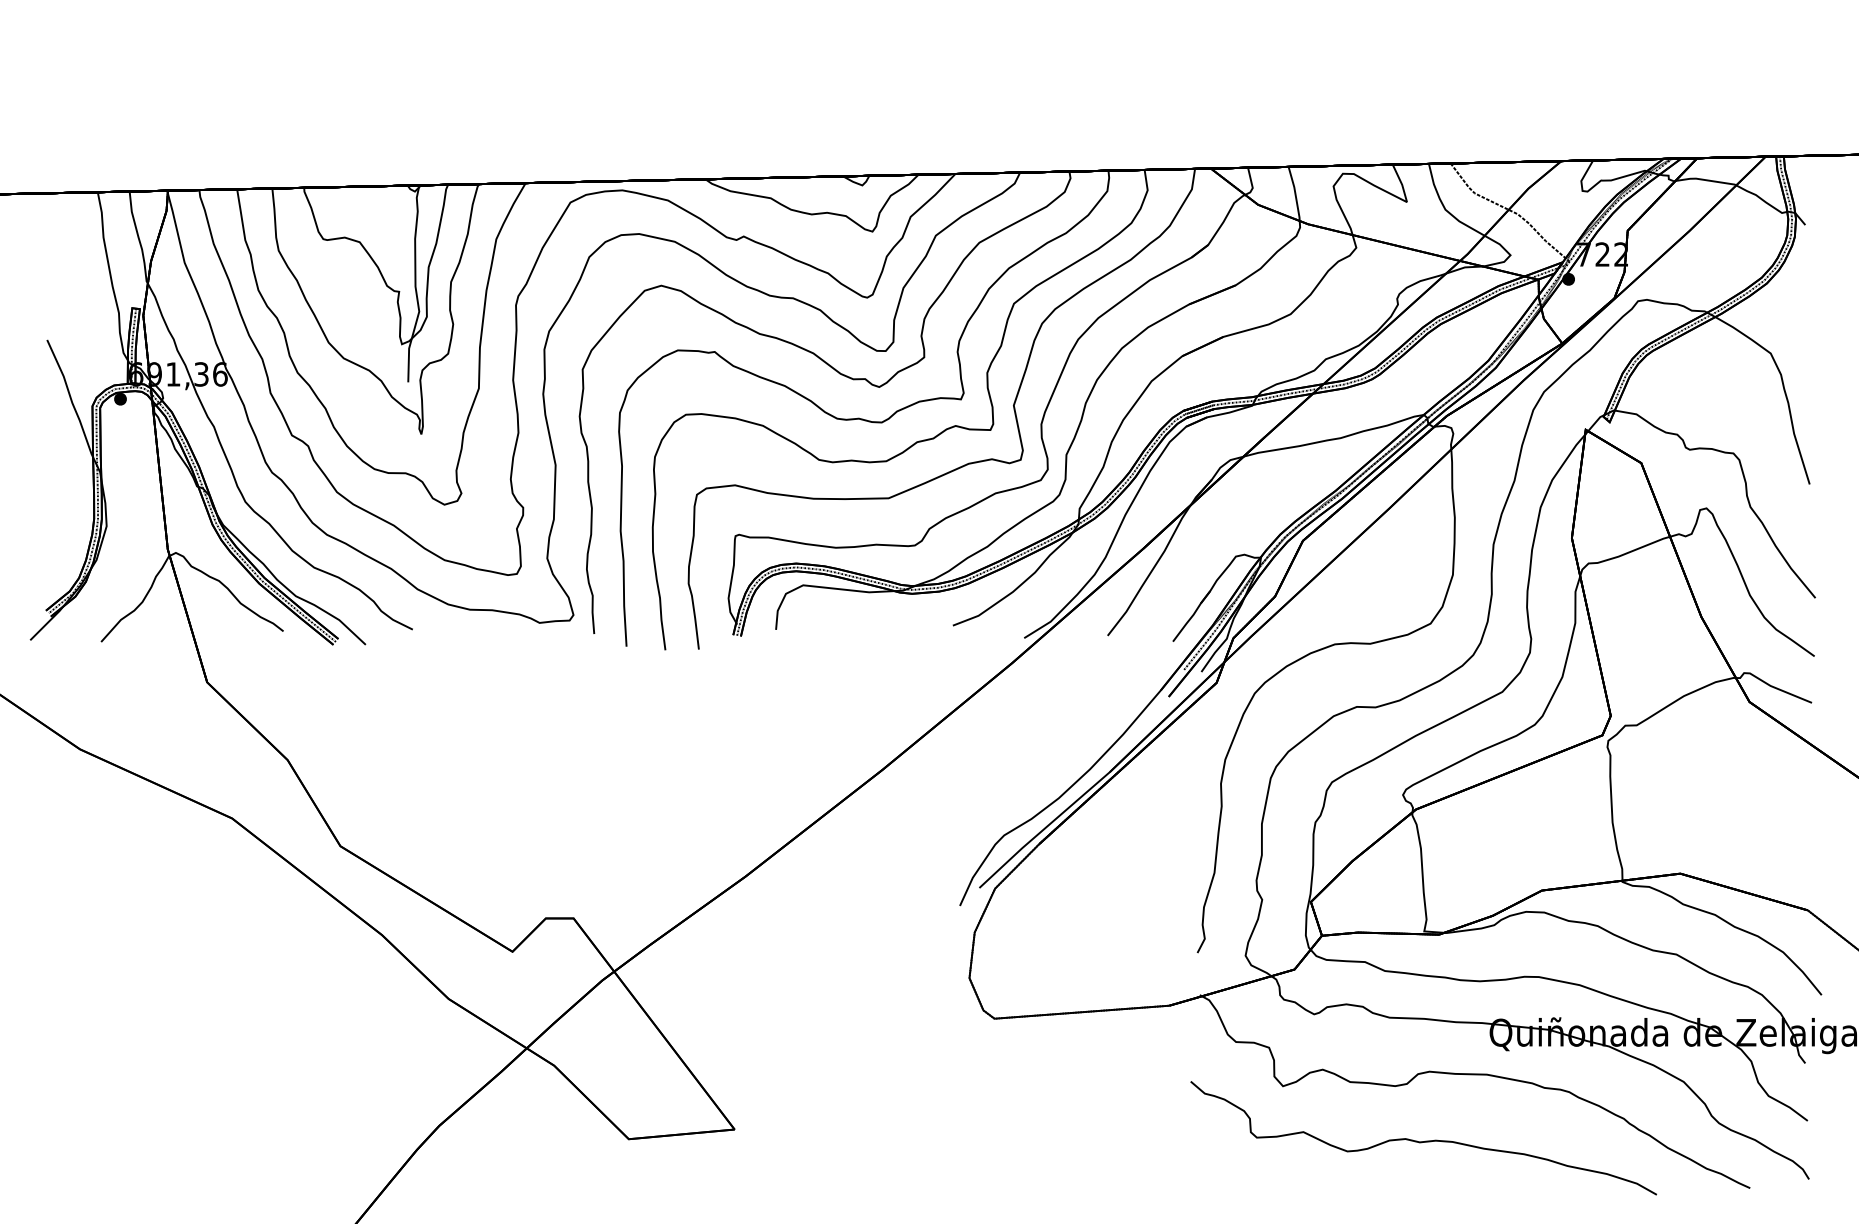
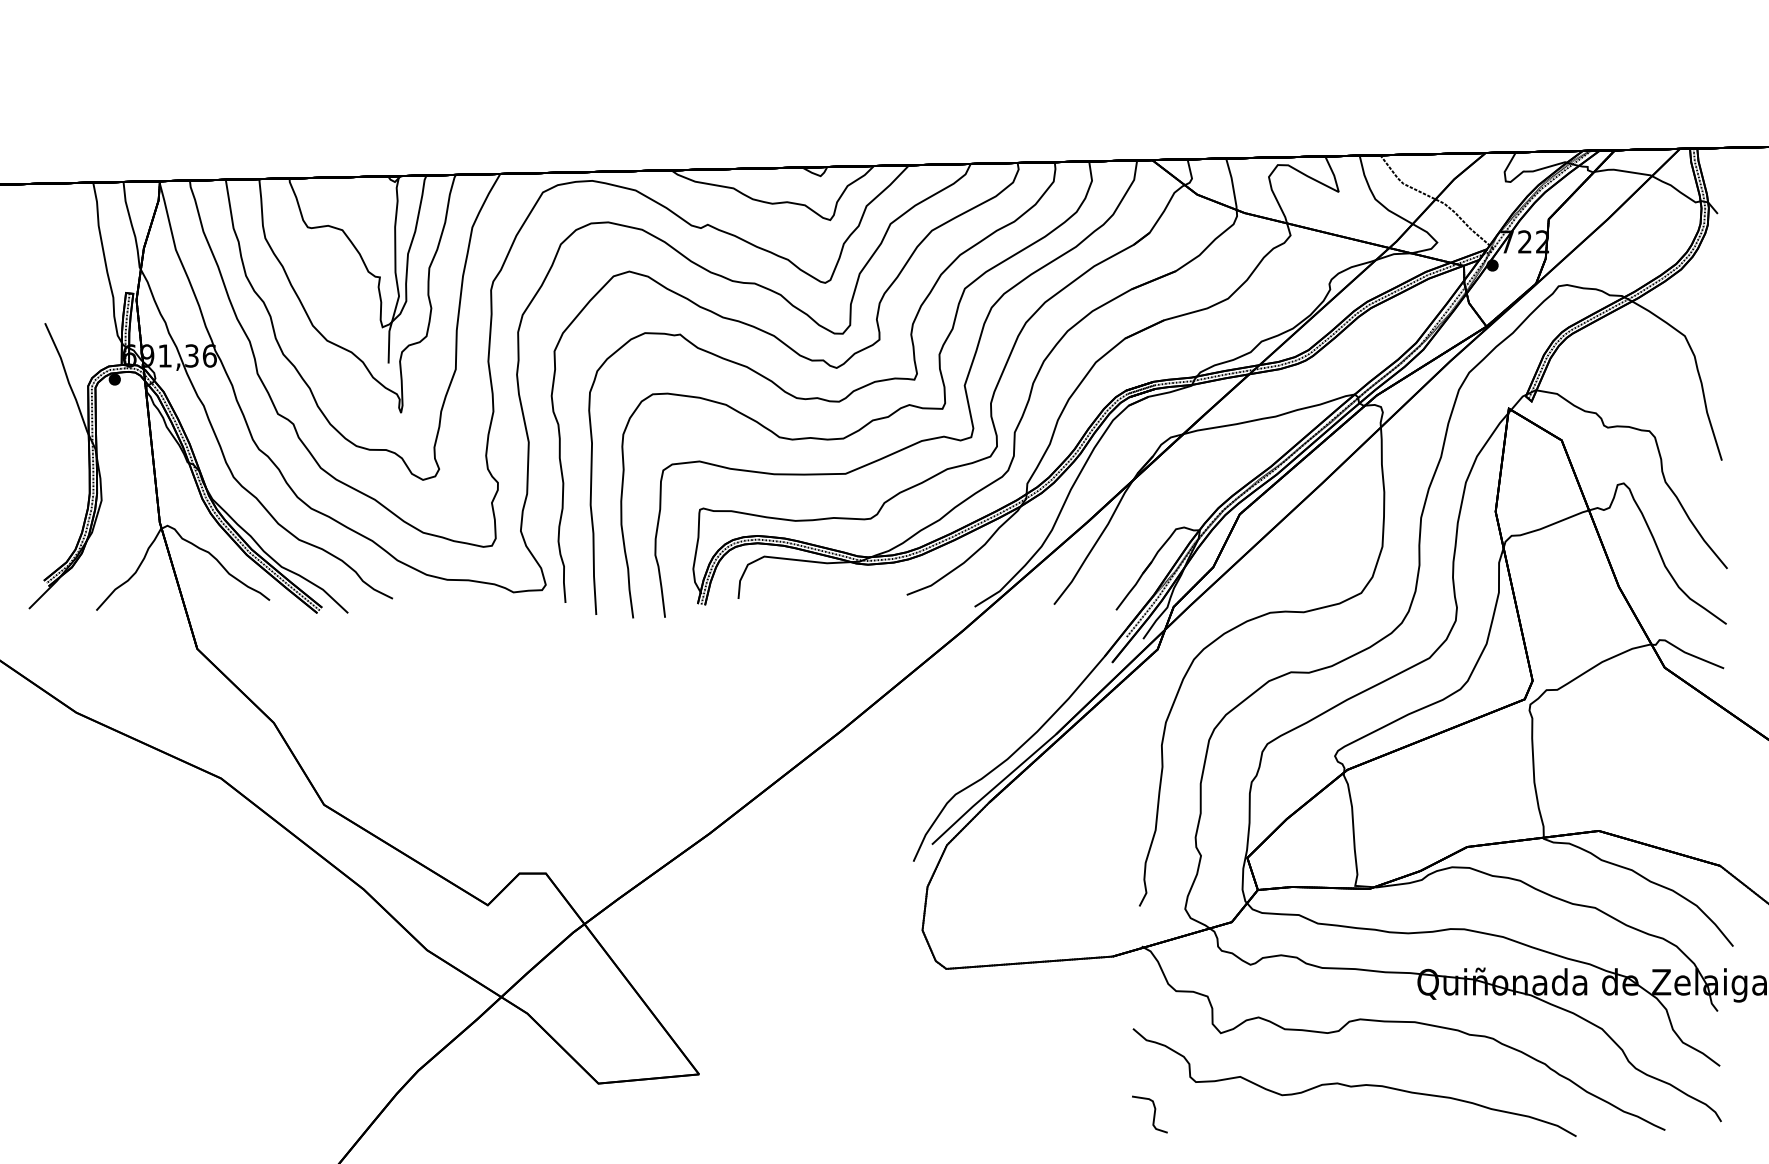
part: (1208, 1171) -> (1149, 1114), added

